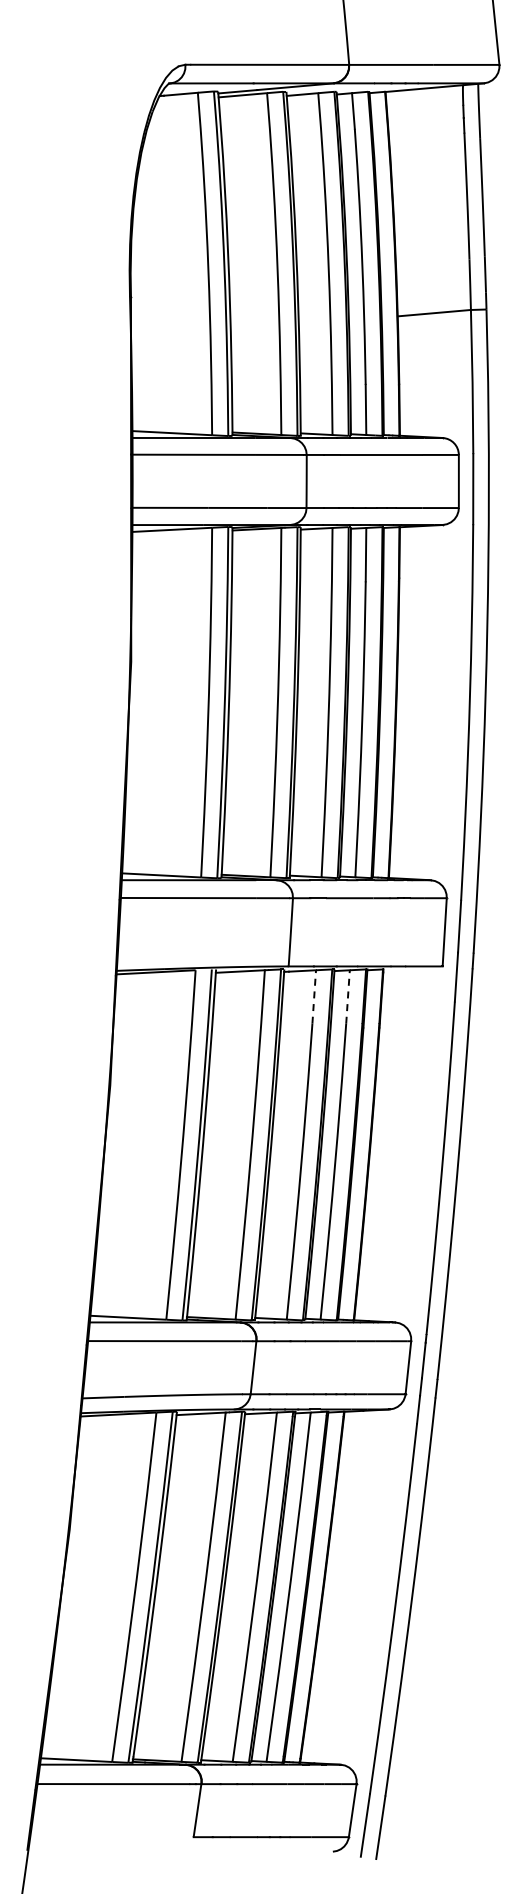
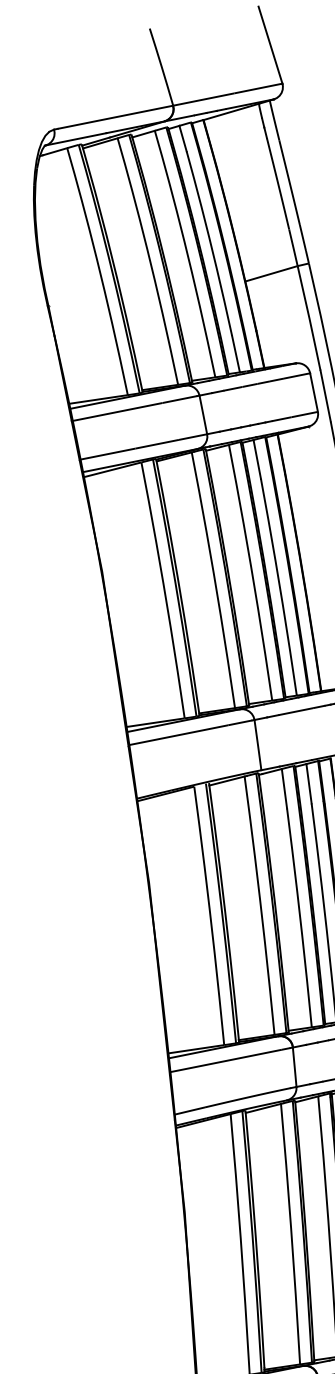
line: (314, 996) -> (284, 788), dashed -> solid
line: (348, 997) -> (309, 784), dashed -> solid

